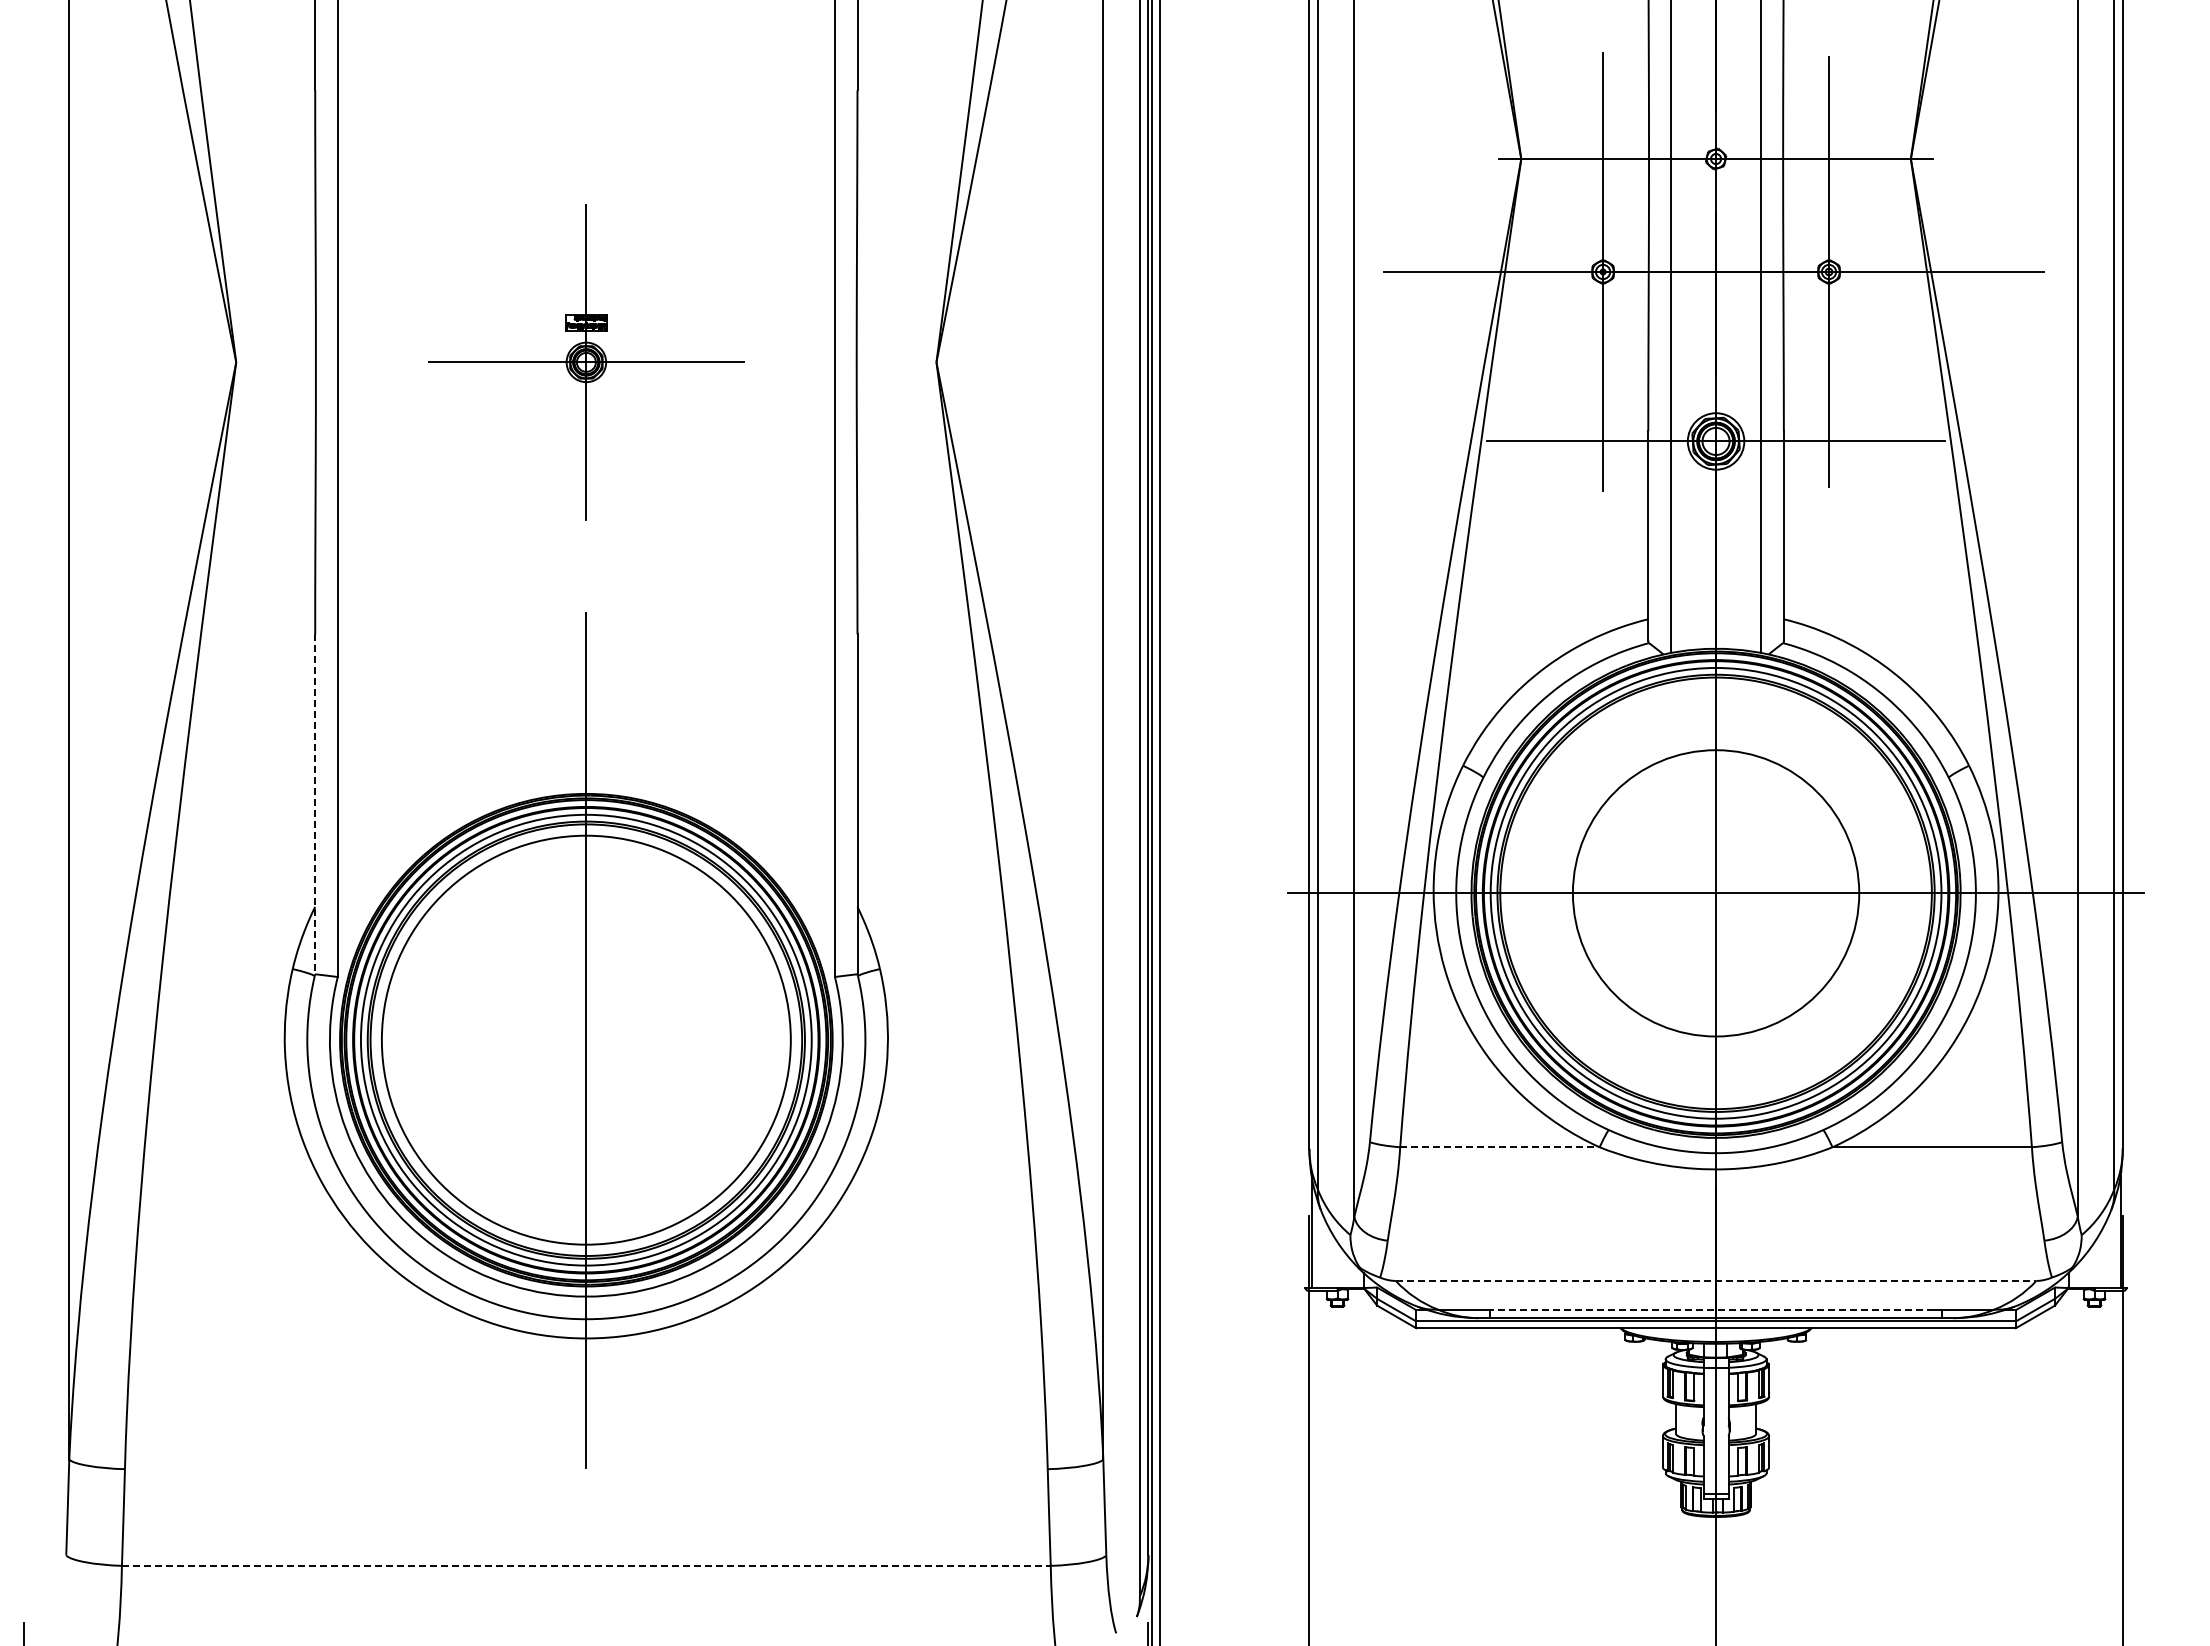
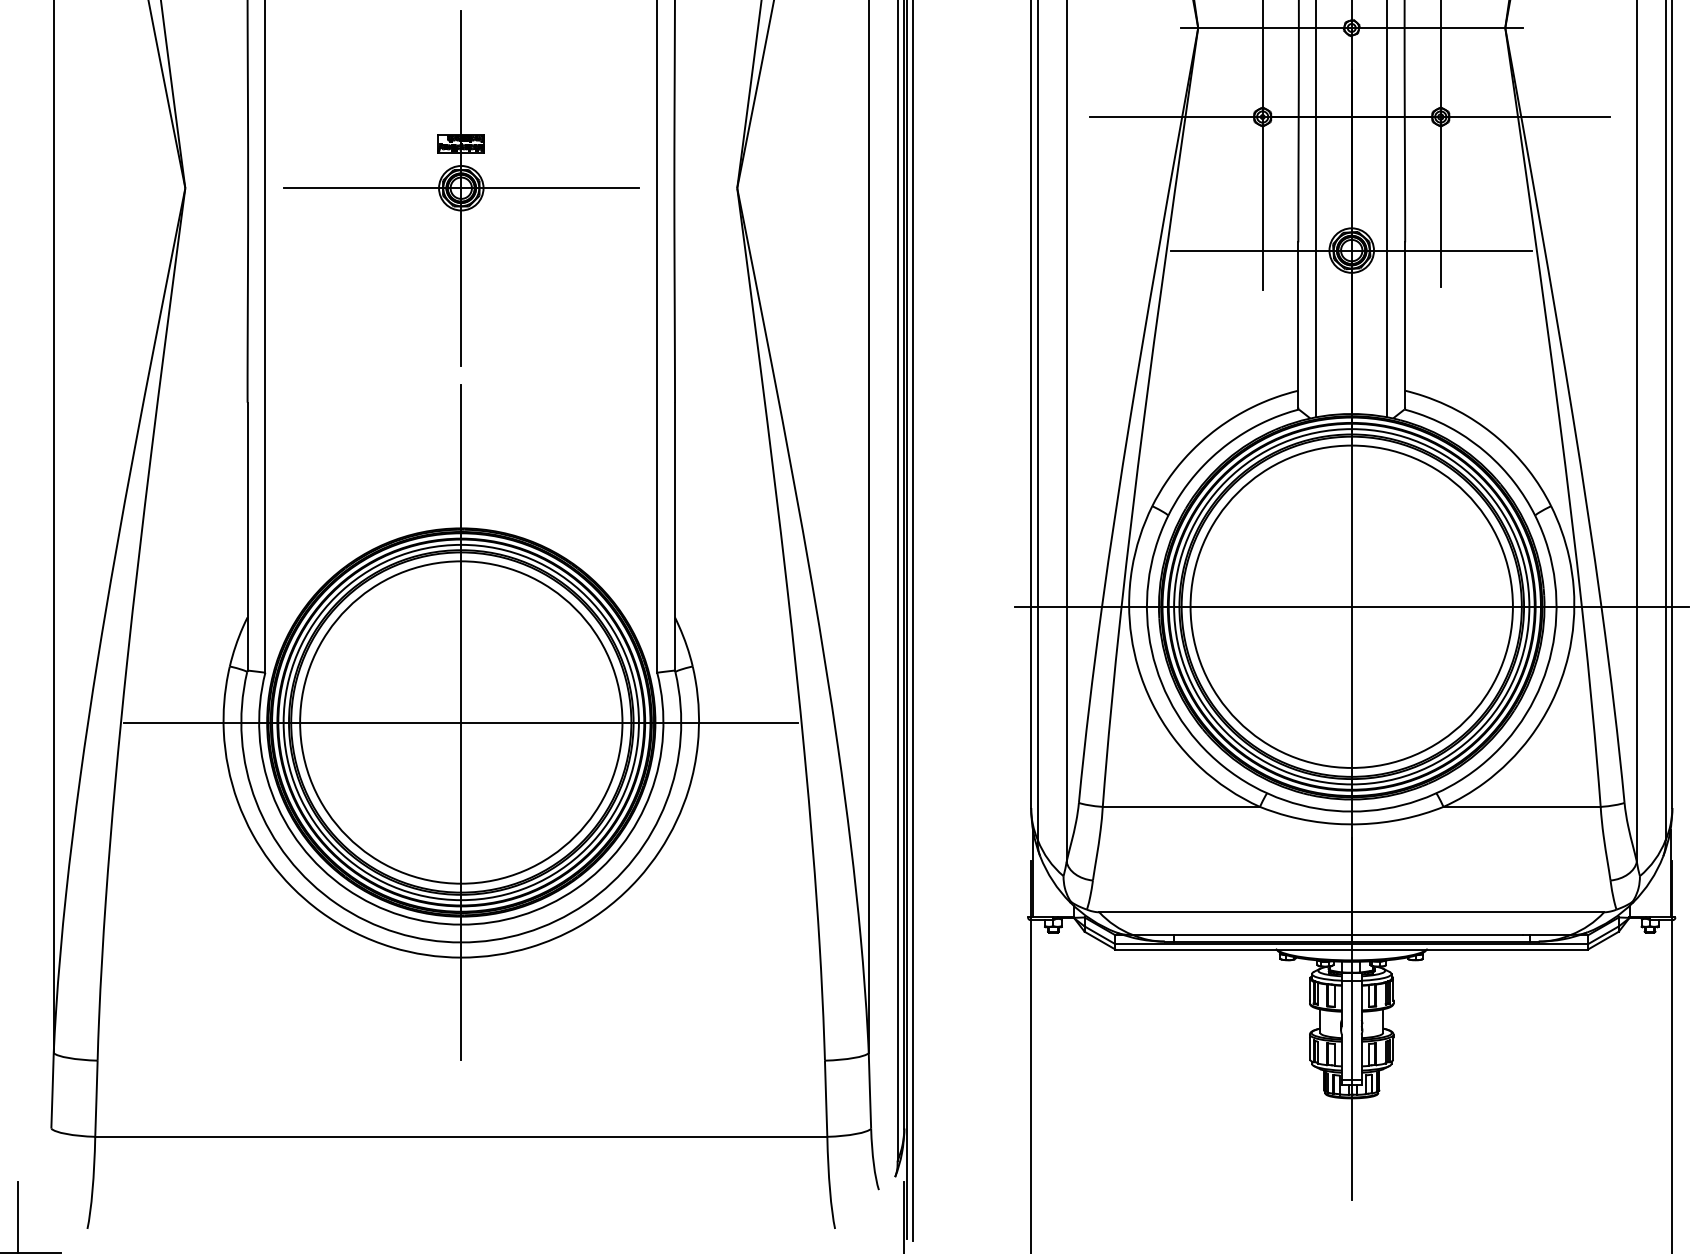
part: (586, 362) -> (461, 188), size x1.43
line: (315, 804) -> (247, 536), dashed -> solid
circle: (1715, 892) -> (1351, 606), size x1.43
line: (585, 1040) -> (460, 722), added
line: (1499, 1147) -> (1181, 807), dashed -> solid
line: (1716, 1280) -> (1352, 911), dashed -> solid
line: (1712, 1309) -> (1348, 934), dashed -> solid
line: (586, 1565) -> (461, 1136), dashed -> solid

